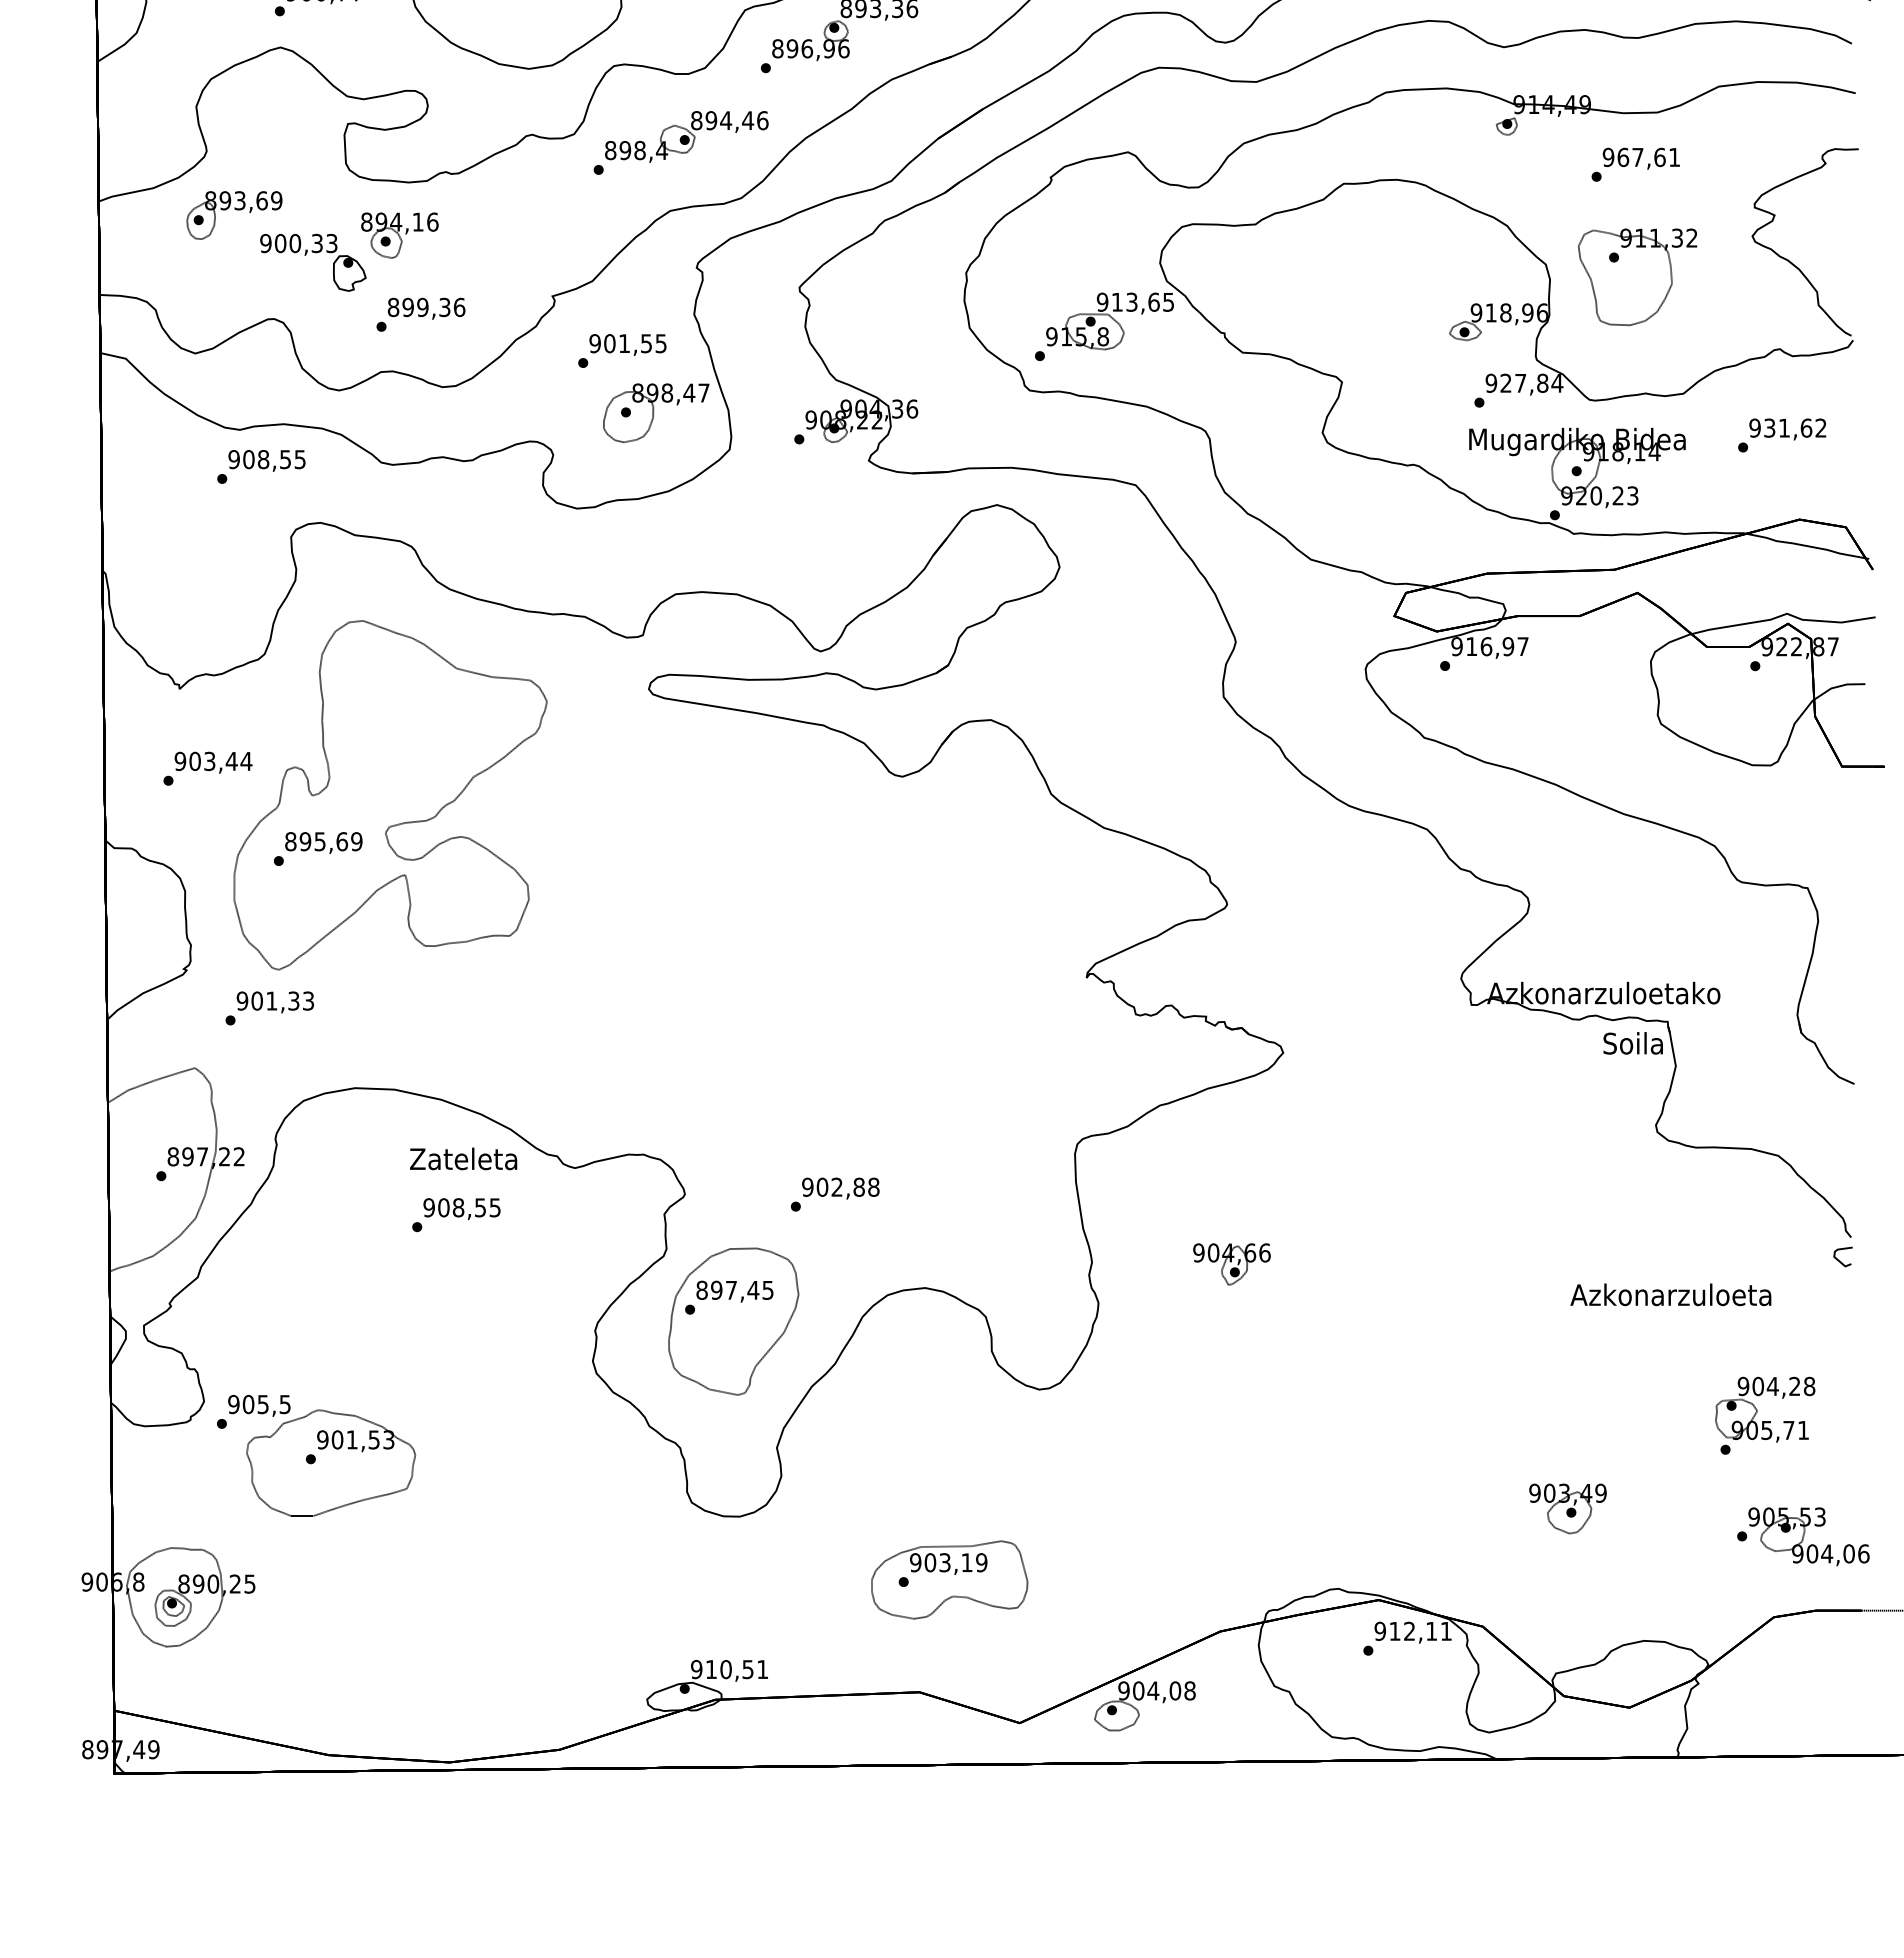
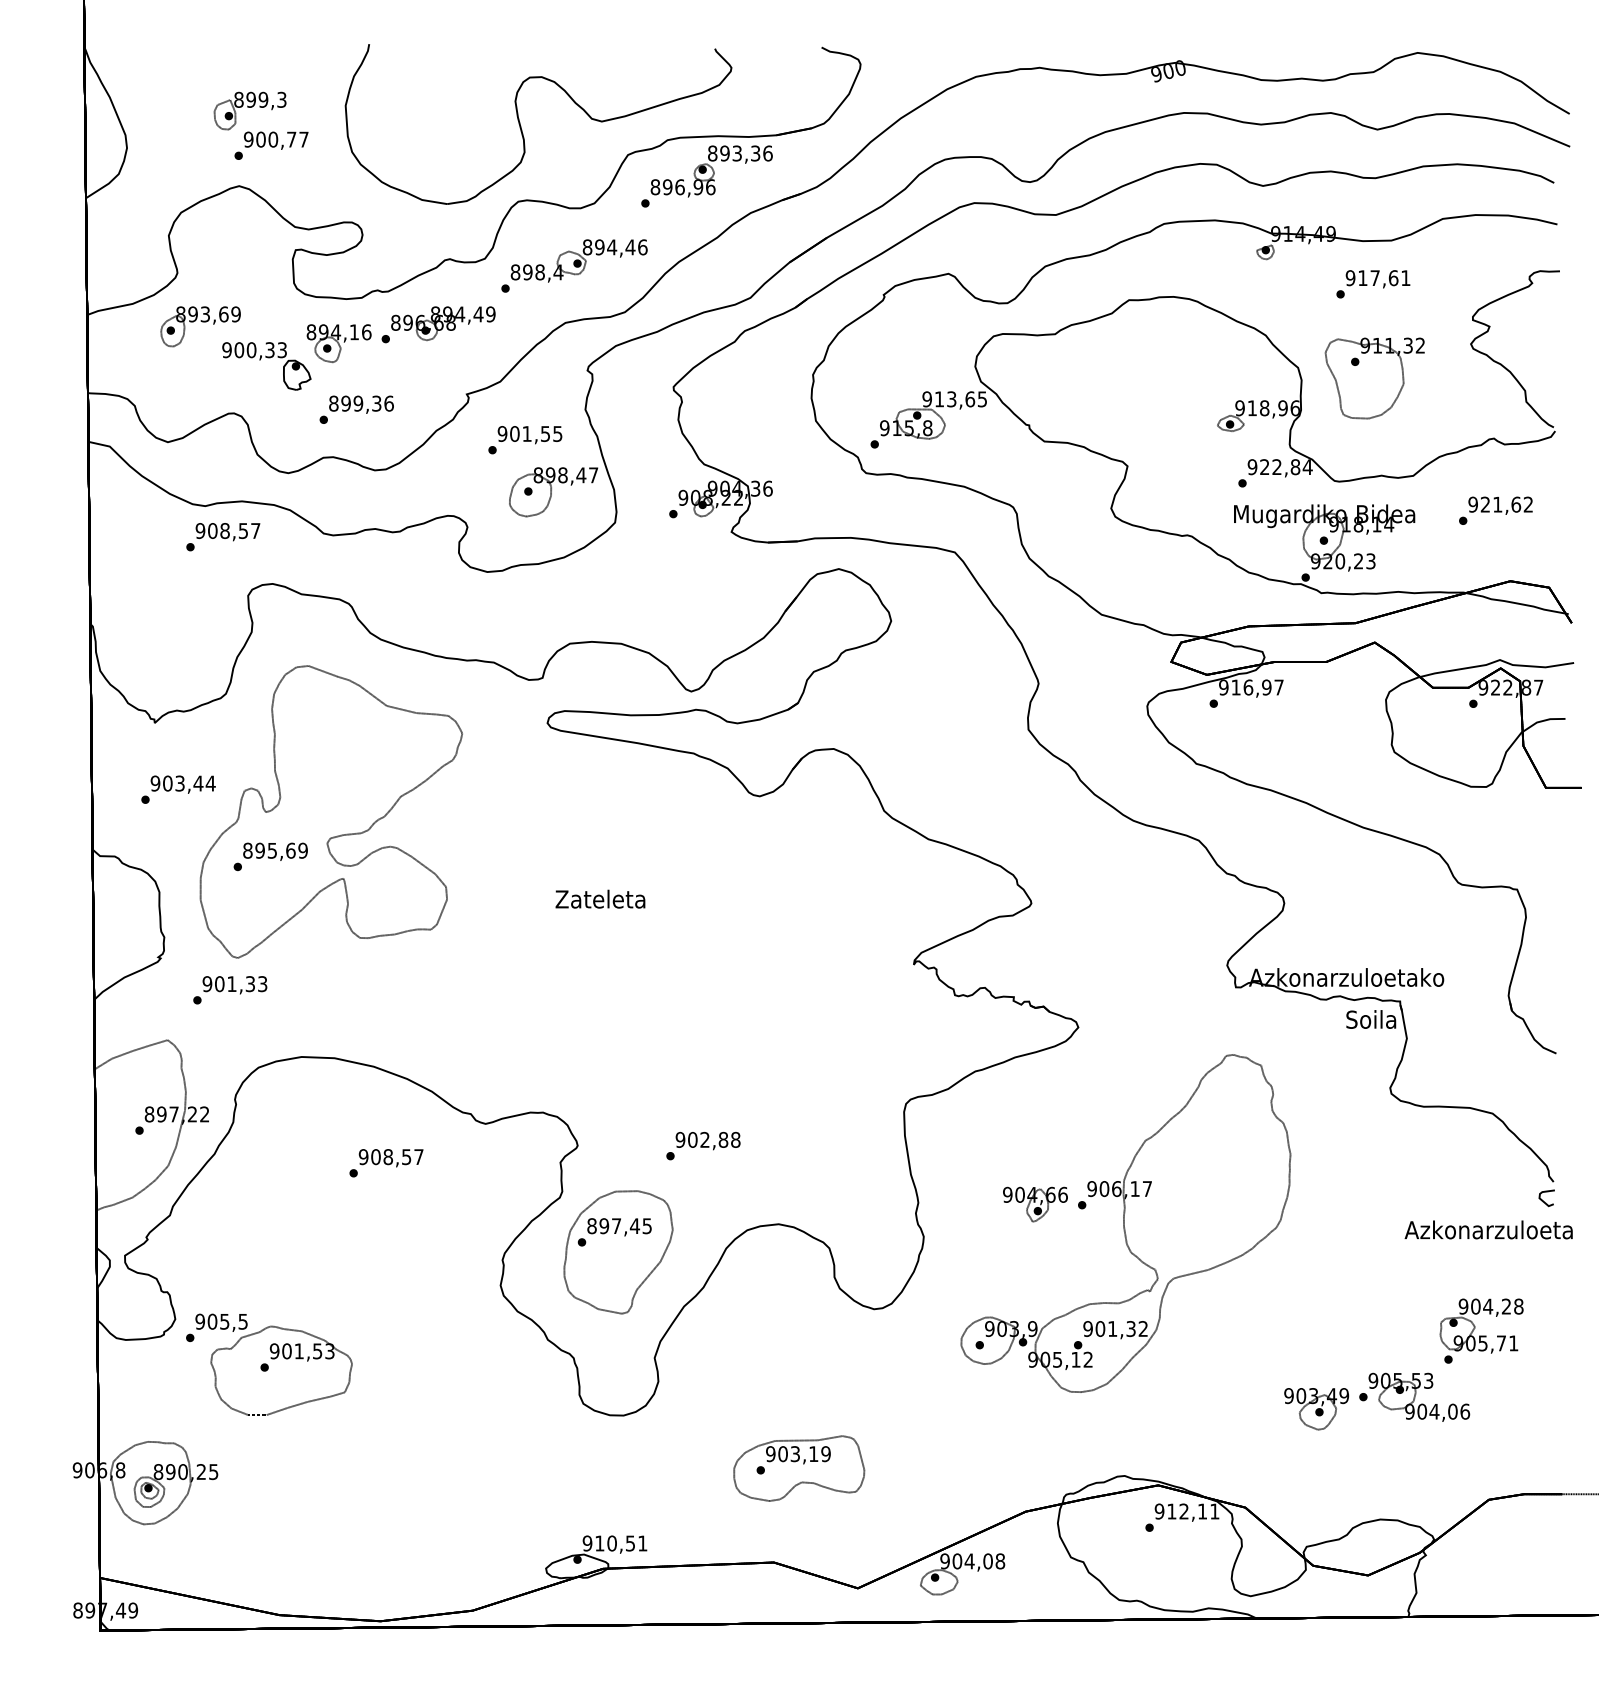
text: (1622, 157) -> (1362, 278), 967,61 -> 917,61
part: (518, 212) -> (438, 324), added
text: (1520, 382) -> (1276, 466), 927,84 -> 922,84
text: (1769, 427) -> (1485, 504), 931,62 -> 921,62
text: (299, 460) -> (255, 531), 908,55 -> 908,57
text: (463, 1158) -> (600, 898), moved
text: (494, 1208) -> (418, 1157), 908,55 -> 908,57
part: (1339, 1287) -> (1125, 1223), added
text: (1670, 1294) -> (1488, 1229), moved
part: (1803, 1535) -> (1414, 1396), moved

